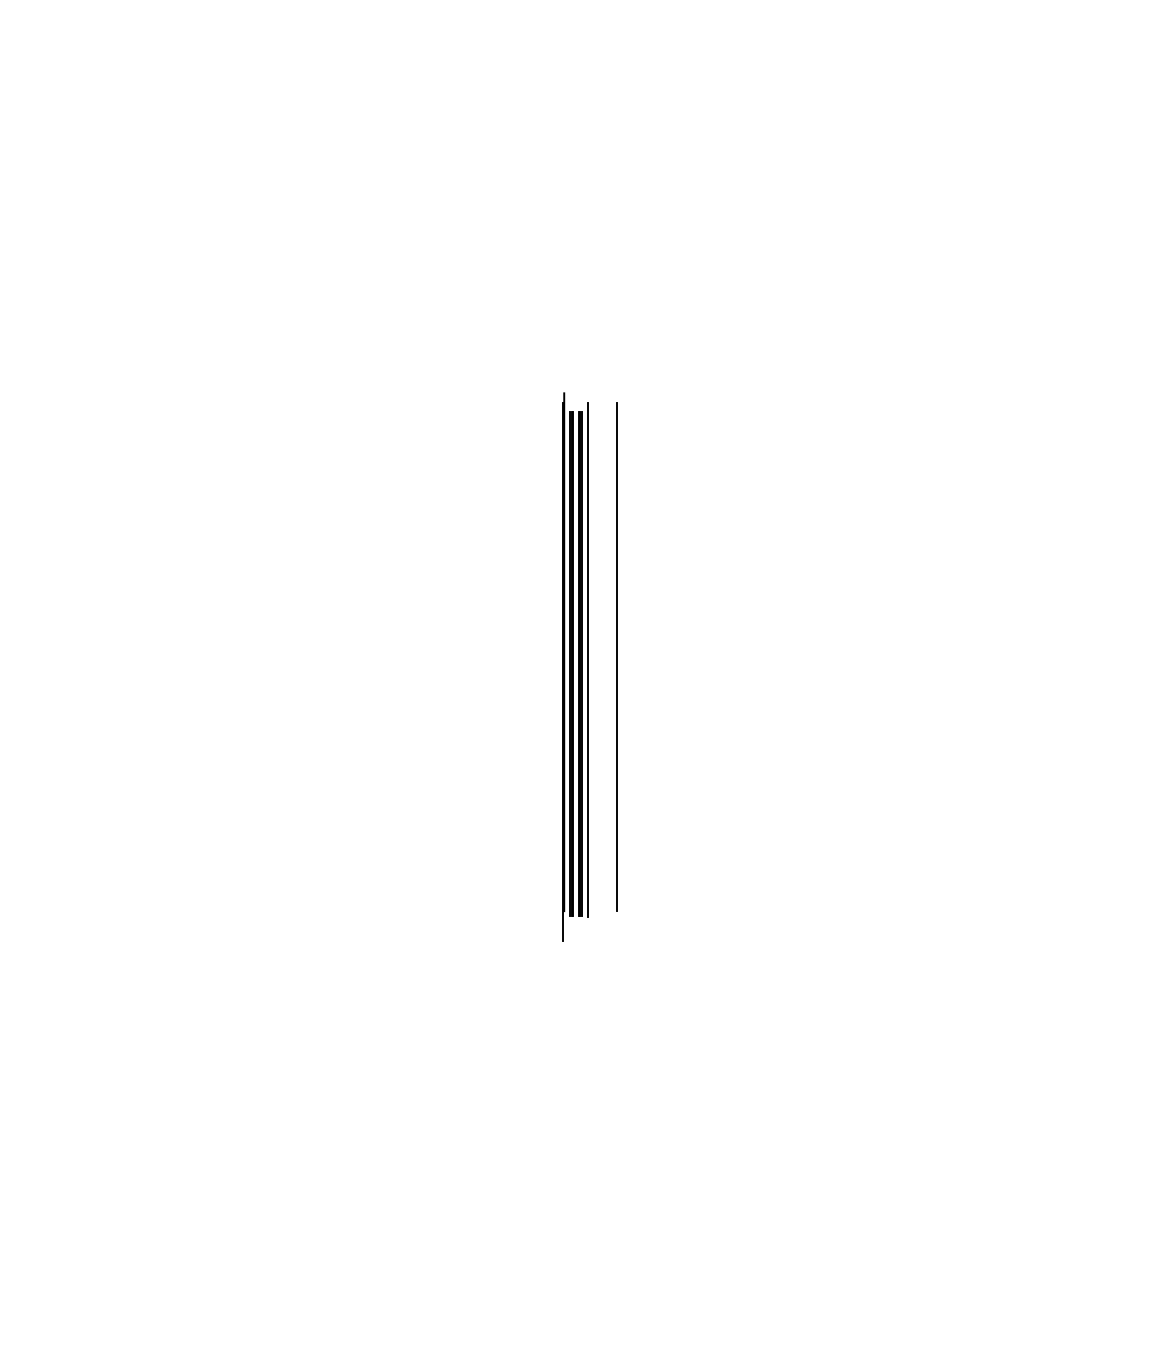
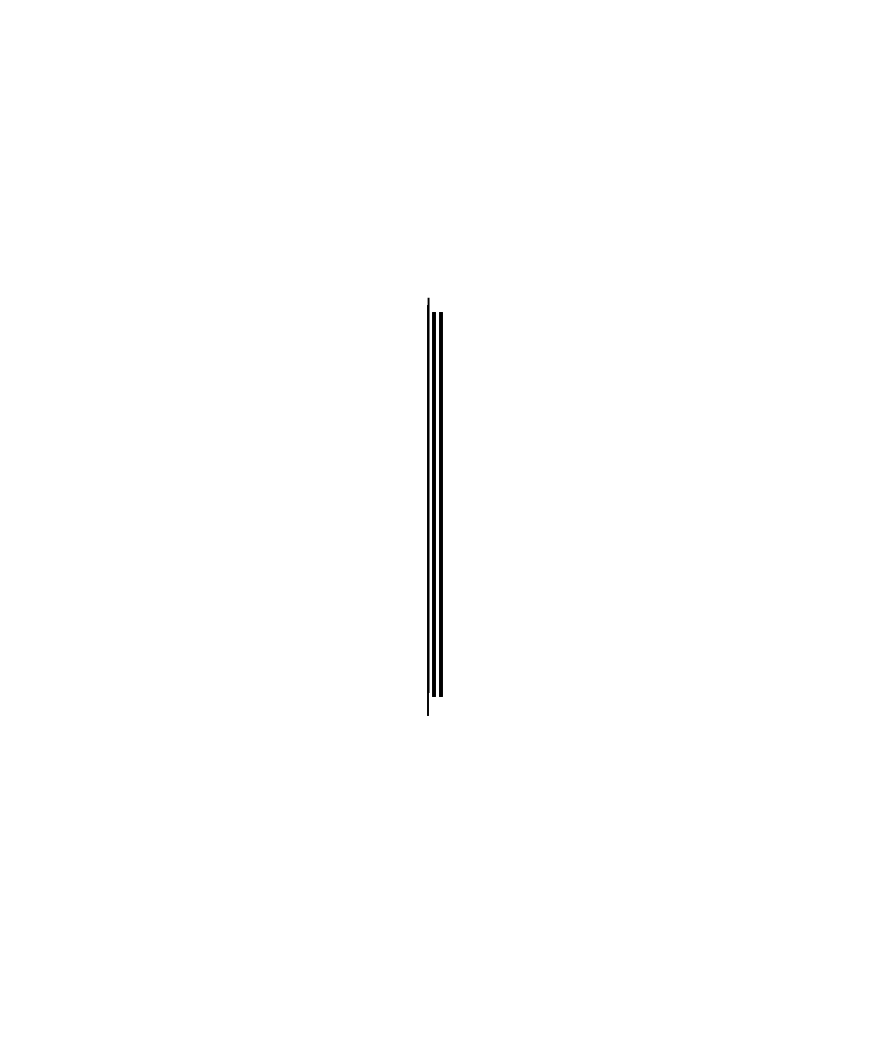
line: (615, 656) -> (467, 498), removed
line: (587, 658) -> (446, 500), removed

